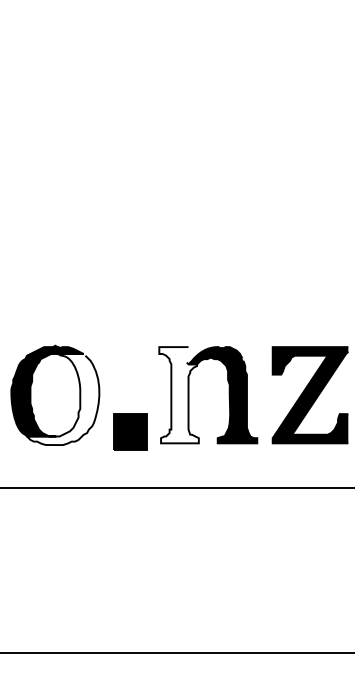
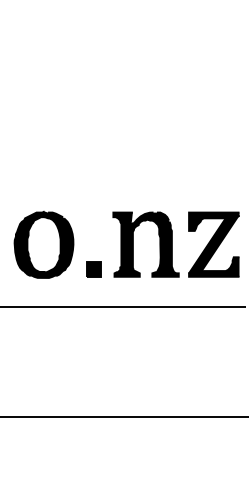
fill: (178, 394) -> (126, 244), added
fill: (63, 399) -> (49, 247), added
part: (129, 432) -> (93, 269), size x0.62

